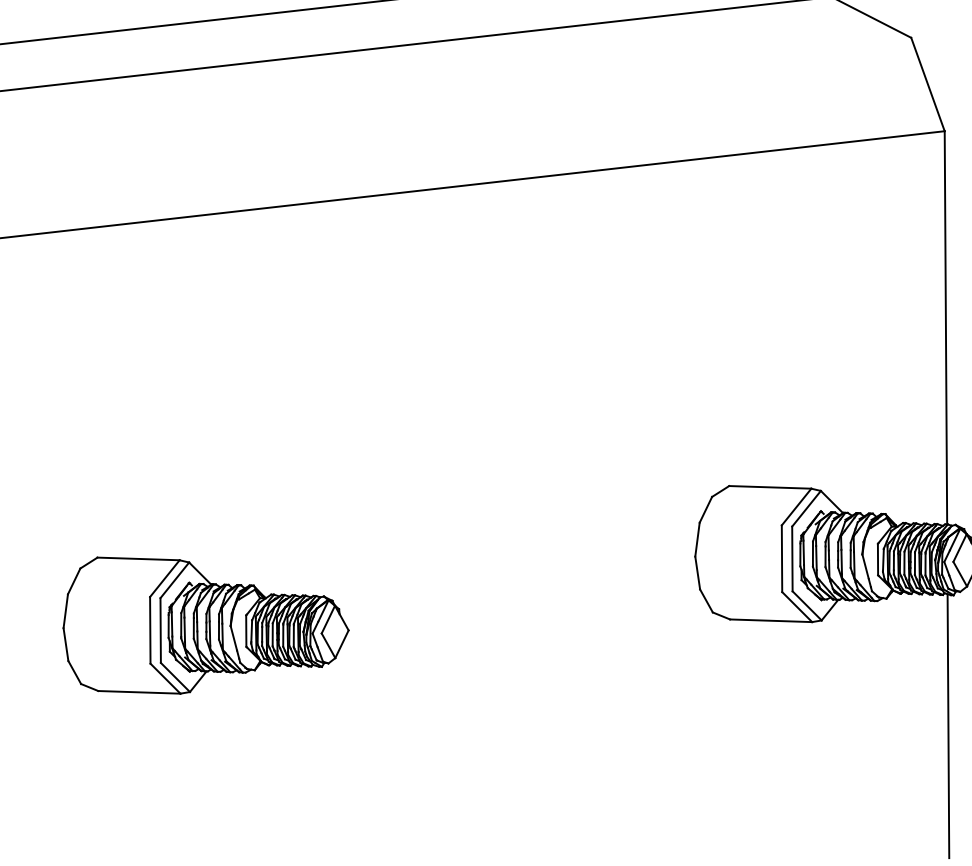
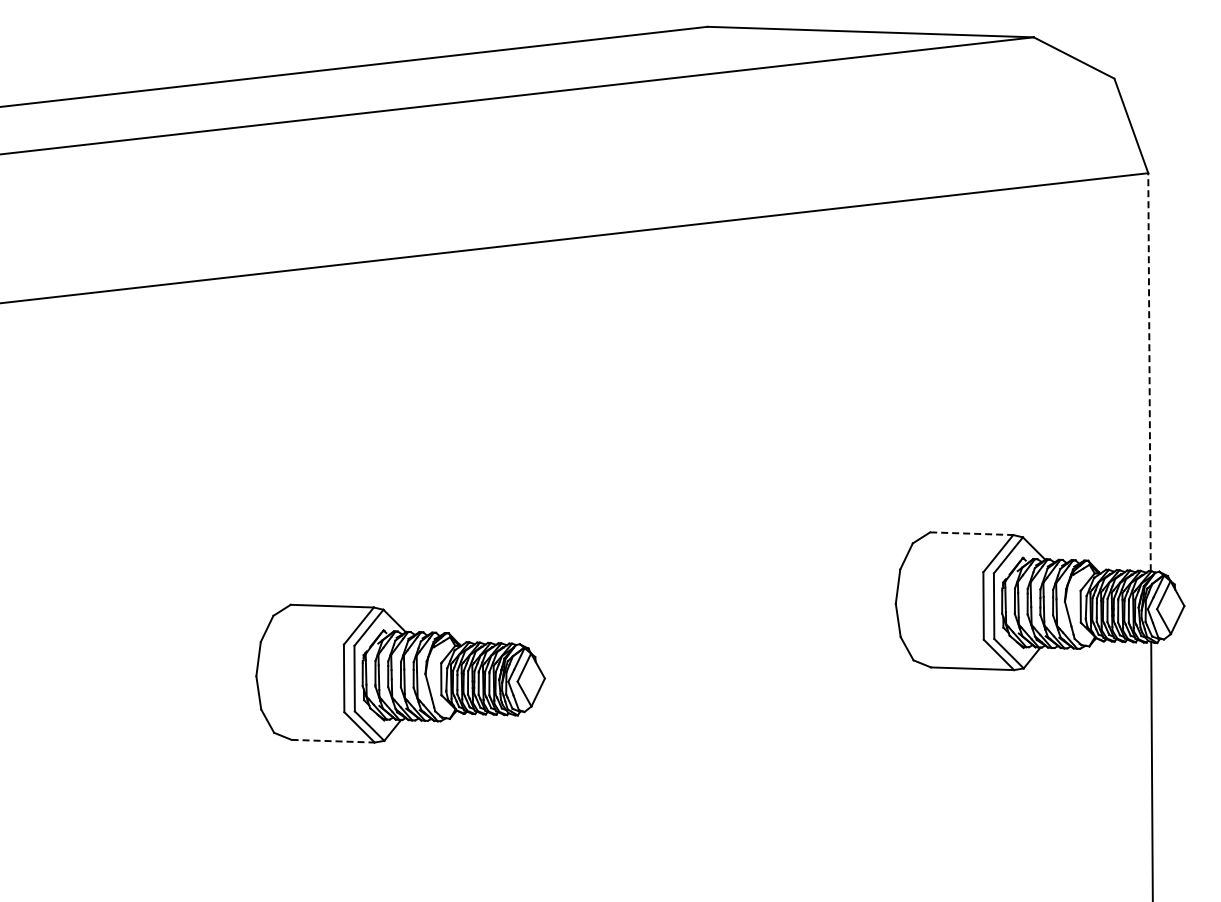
line: (945, 327) -> (1149, 371), solid -> dashed
line: (770, 487) -> (971, 533), solid -> dashed
line: (139, 692) -> (333, 741), solid -> dashed

